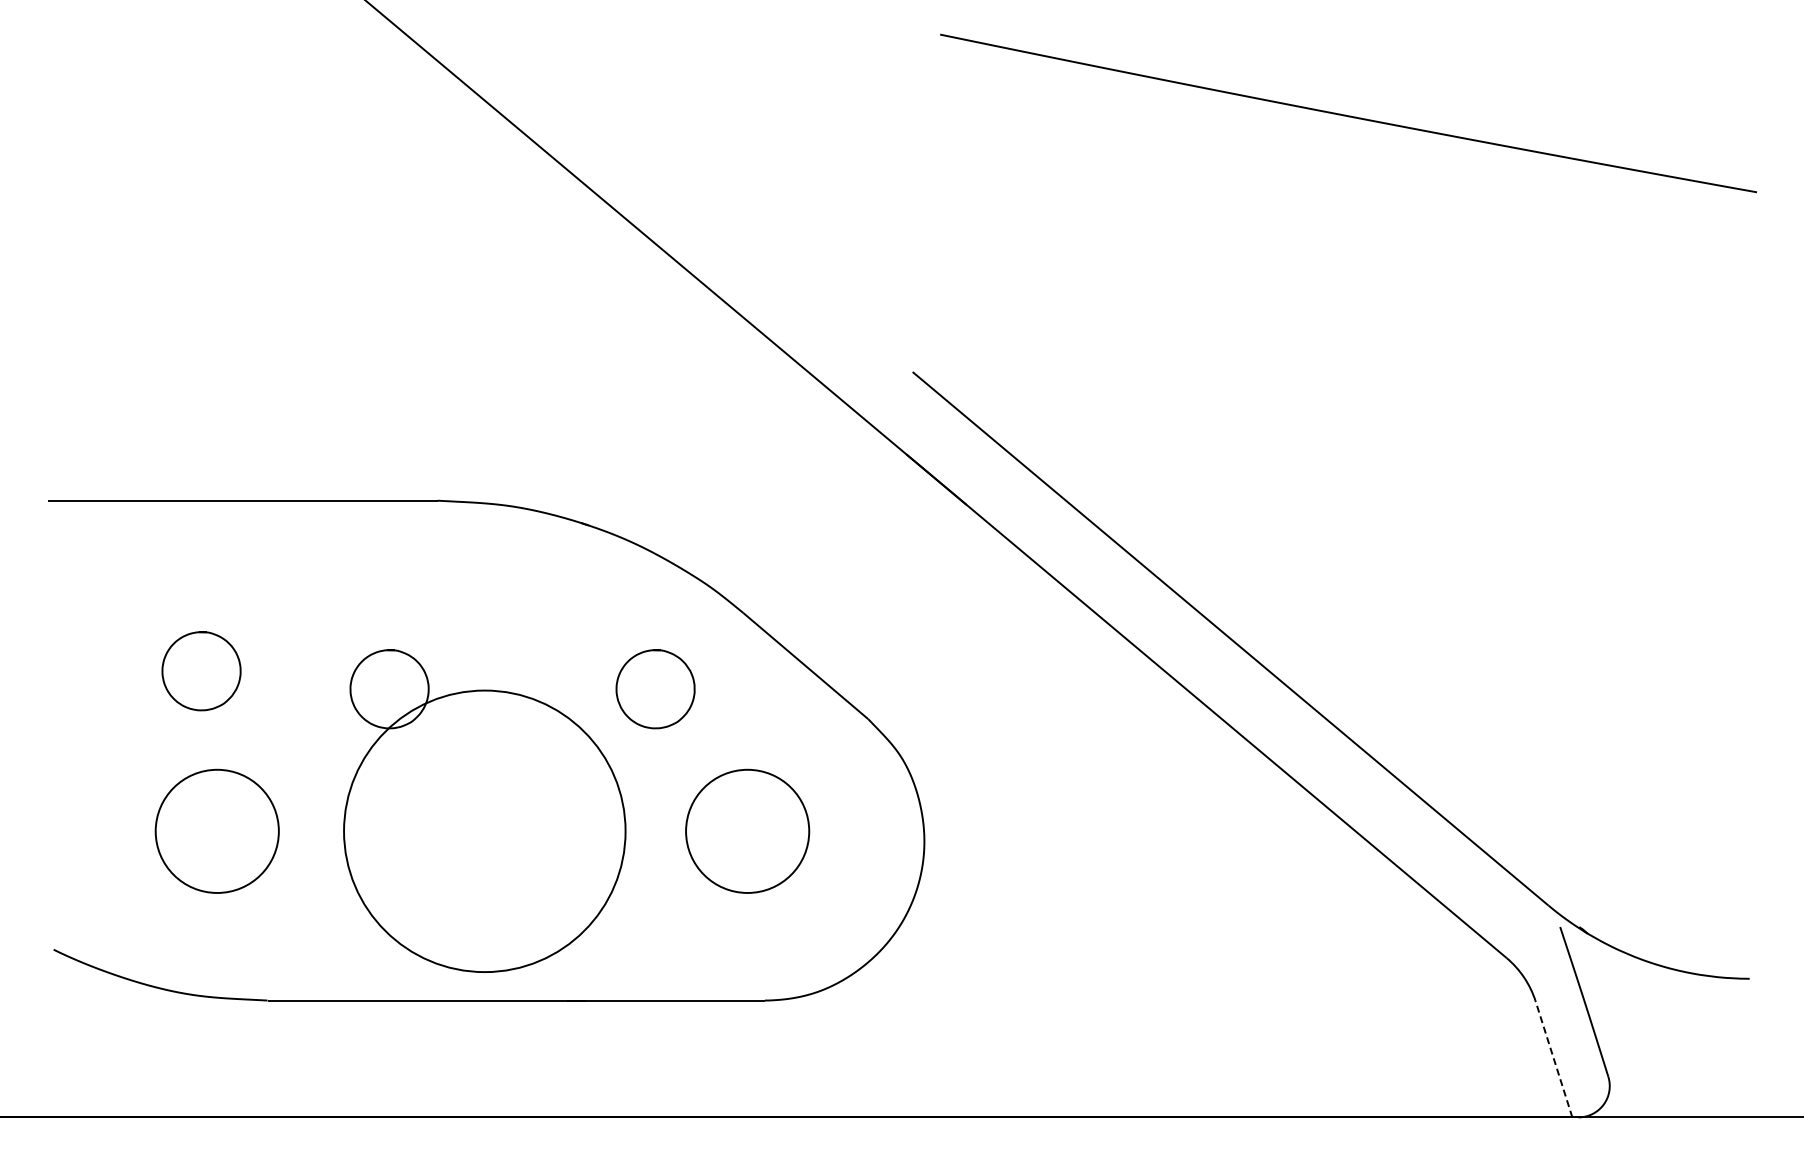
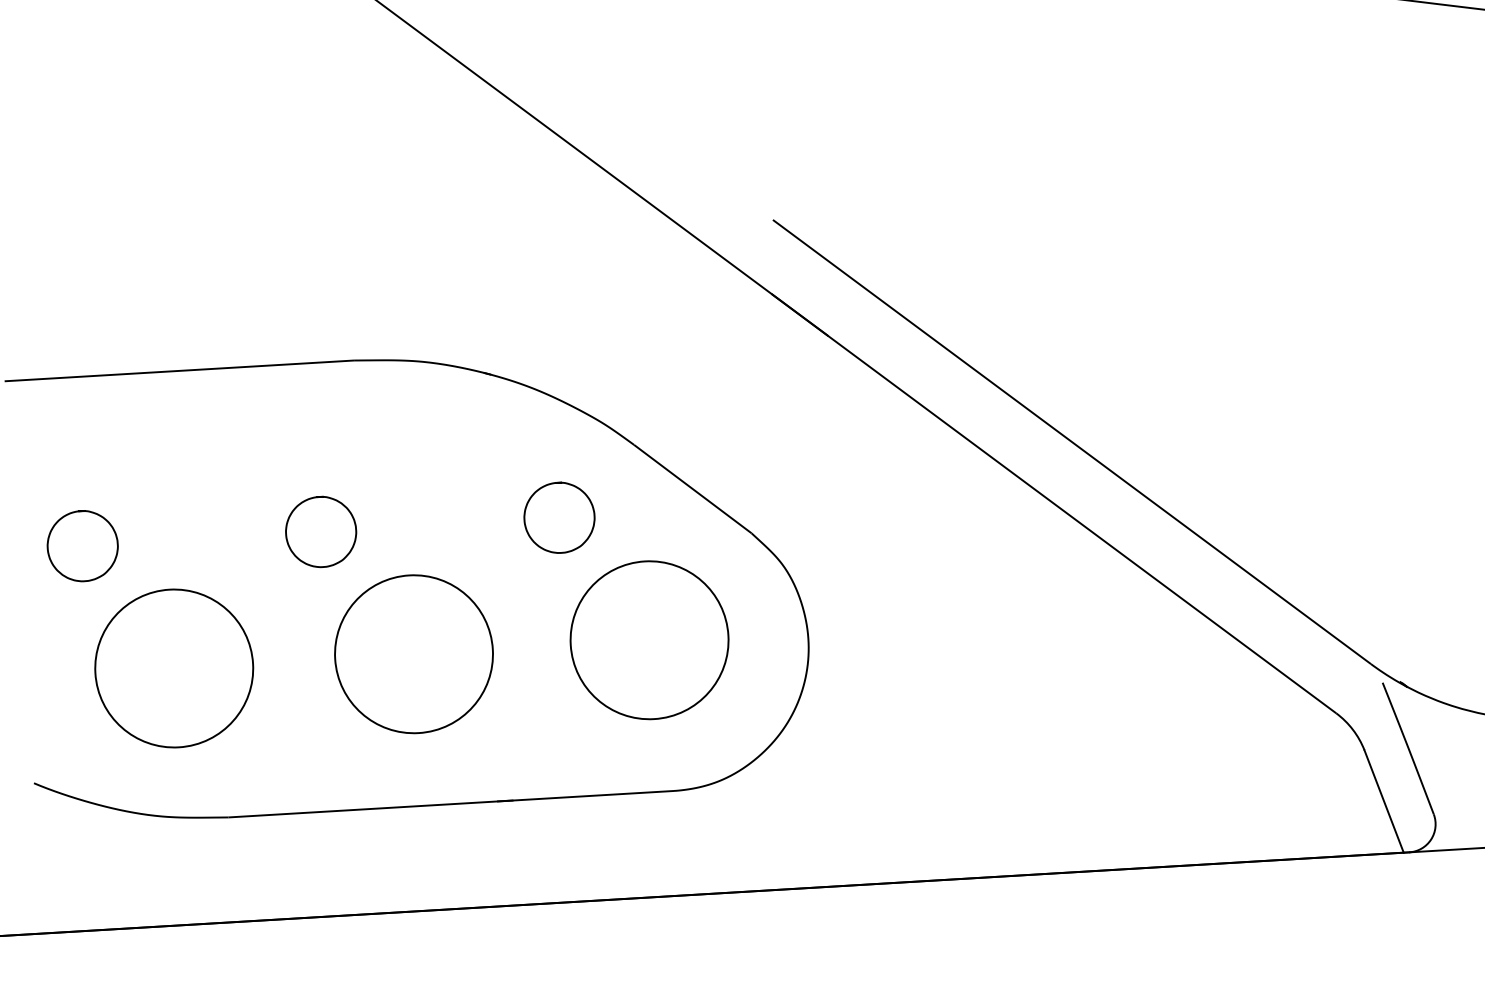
curve: (185, 705) -> (70, 577), moved
circle: (217, 831) -> (174, 668), size x1.43
circle: (484, 831) -> (413, 654), size x0.62
circle: (747, 831) -> (649, 640), size x1.43
line: (1553, 1058) -> (1383, 800), dashed -> solid

